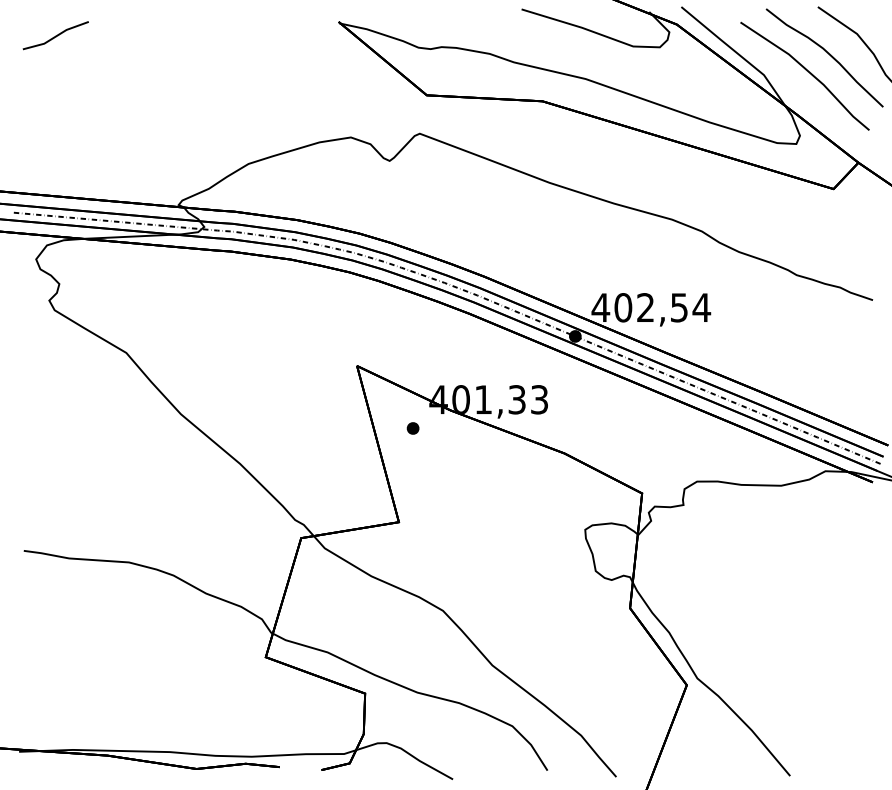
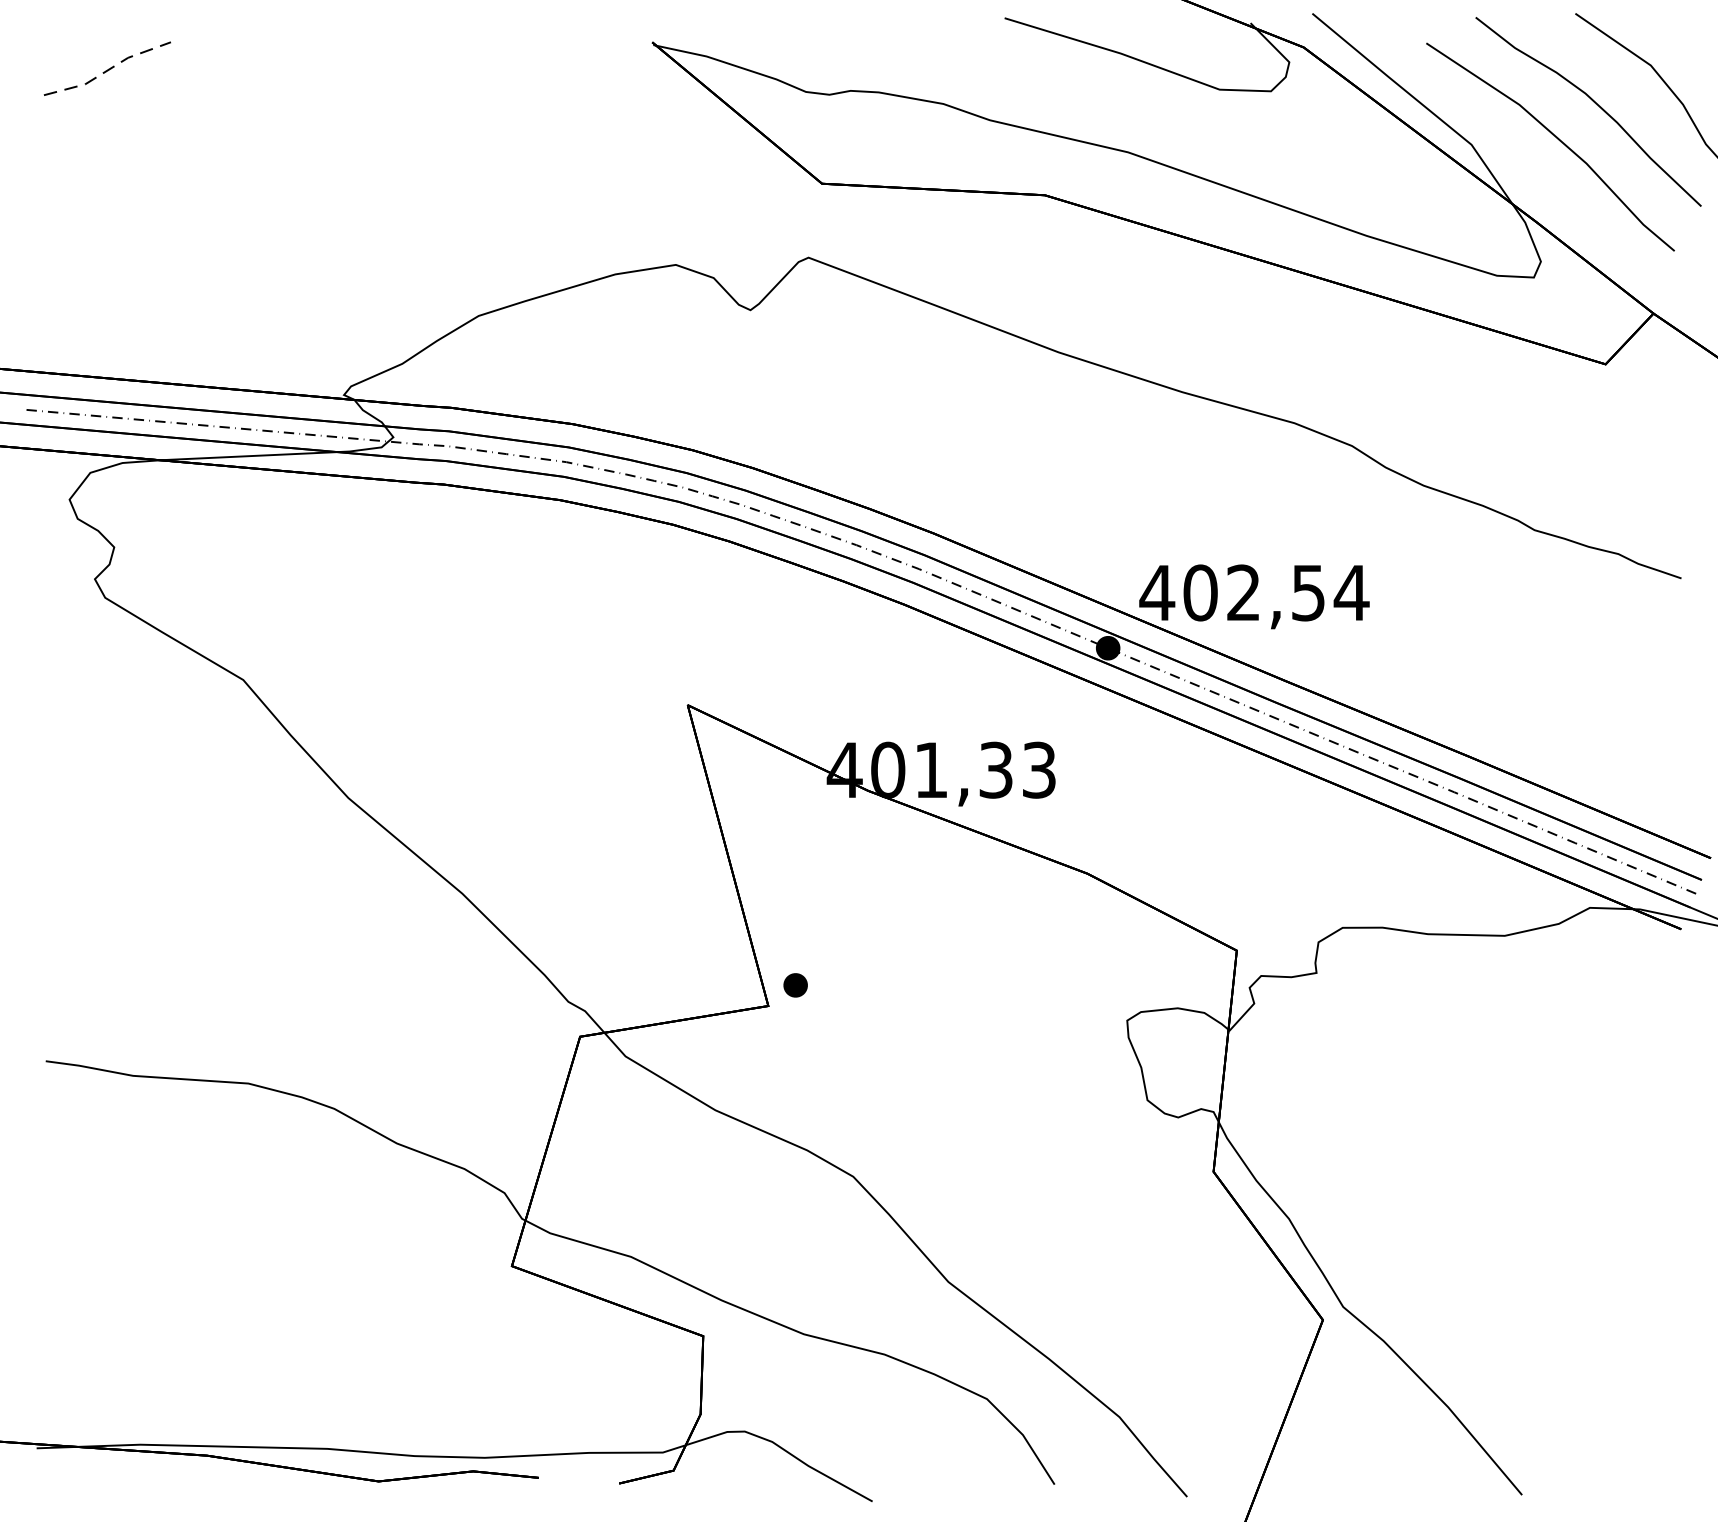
line: (55, 36) -> (106, 70), solid -> dashed
part: (412, 428) -> (794, 985), moved

